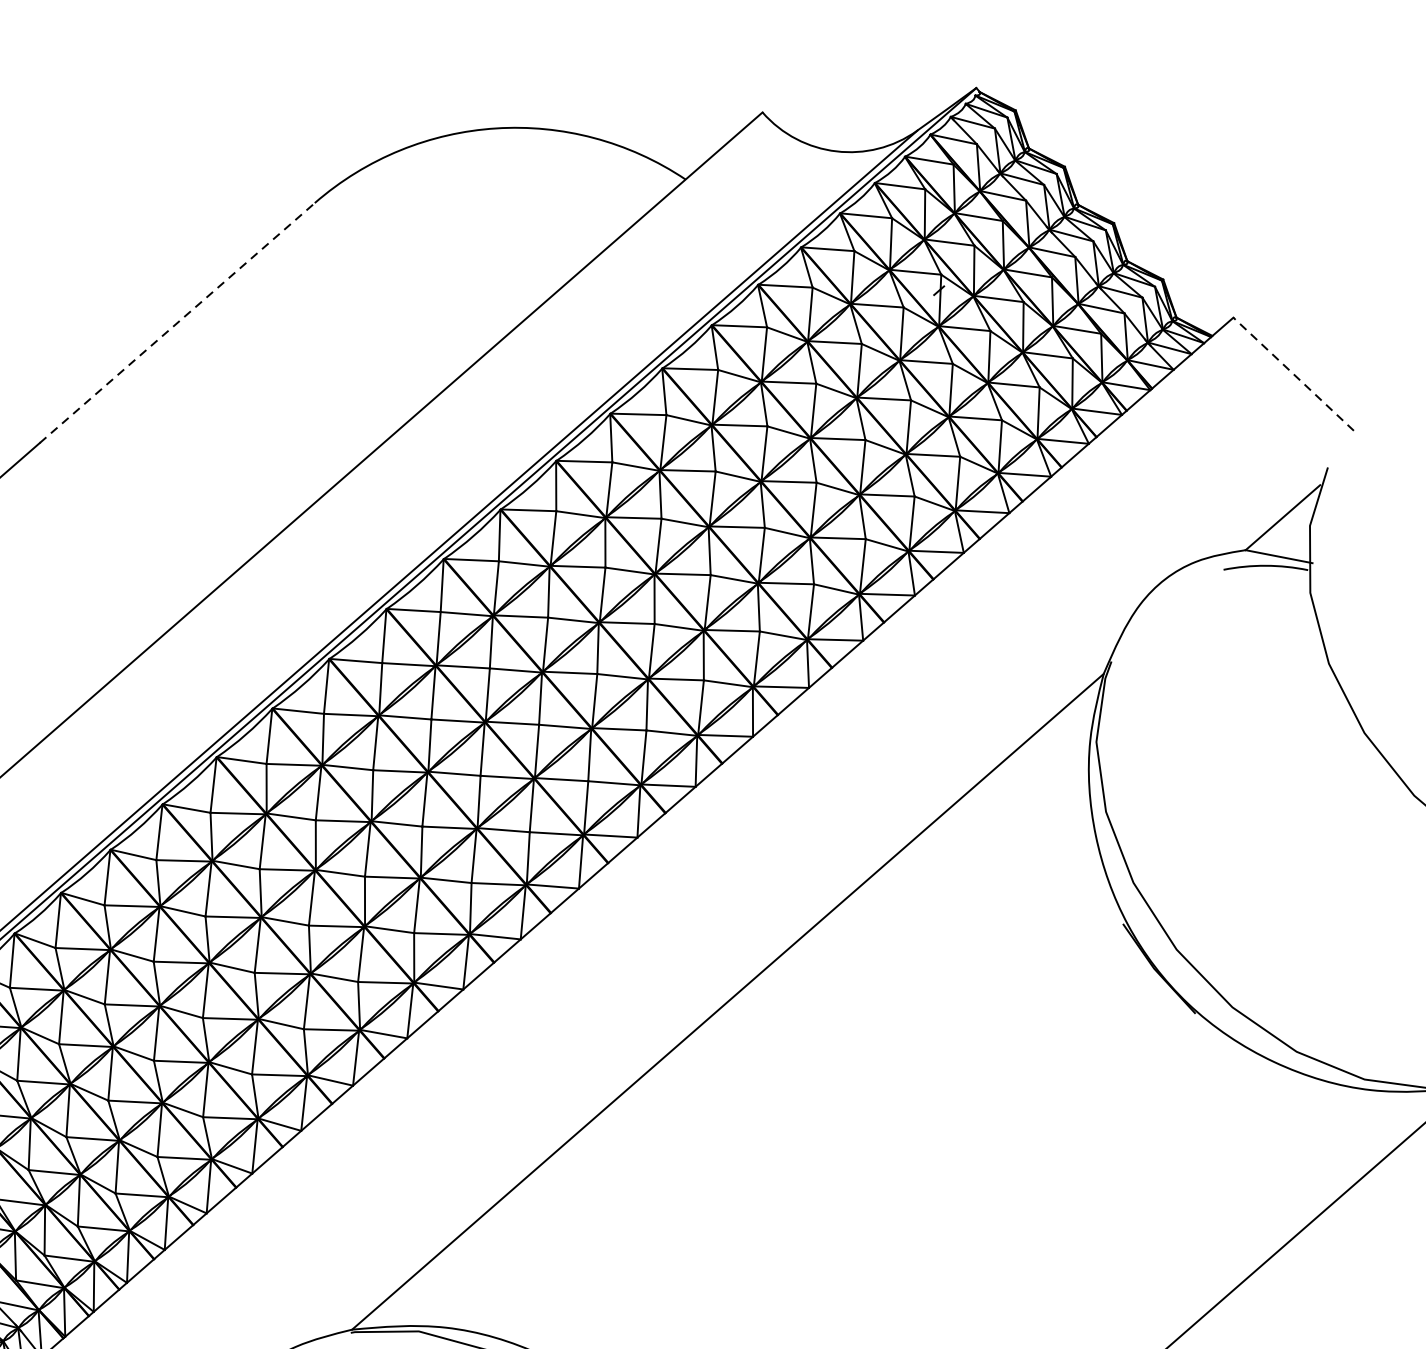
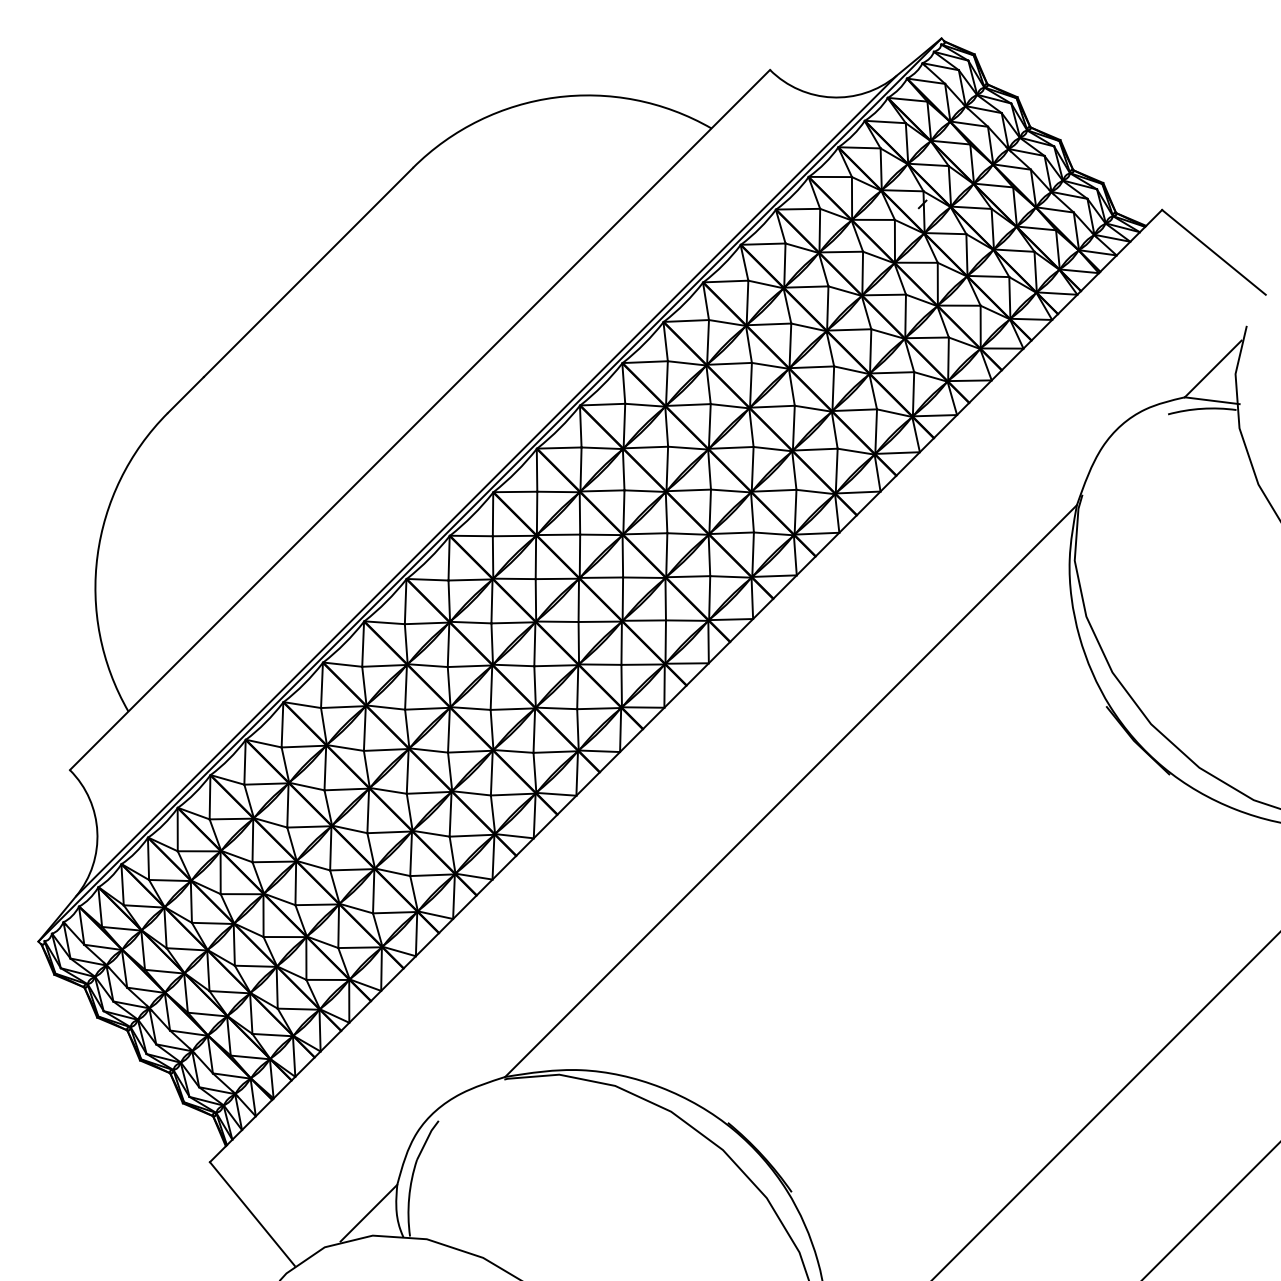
line: (177, 323) -> (308, 272), dashed -> solid
line: (1293, 374) -> (1213, 252), dashed -> solid

